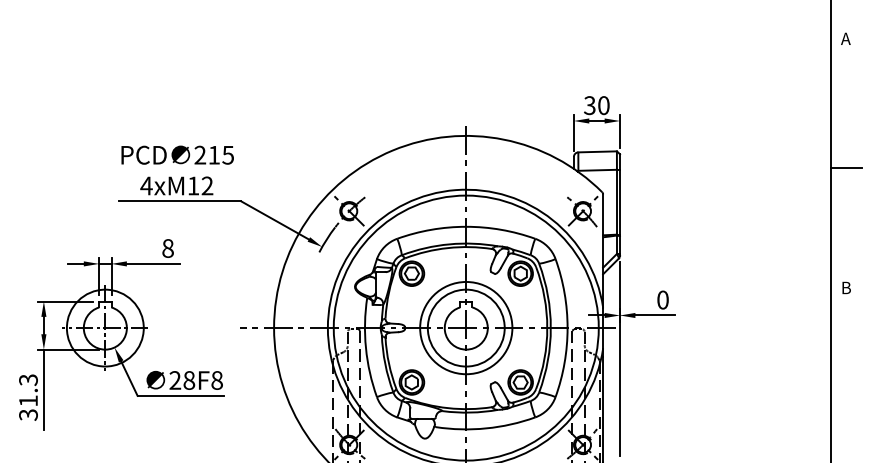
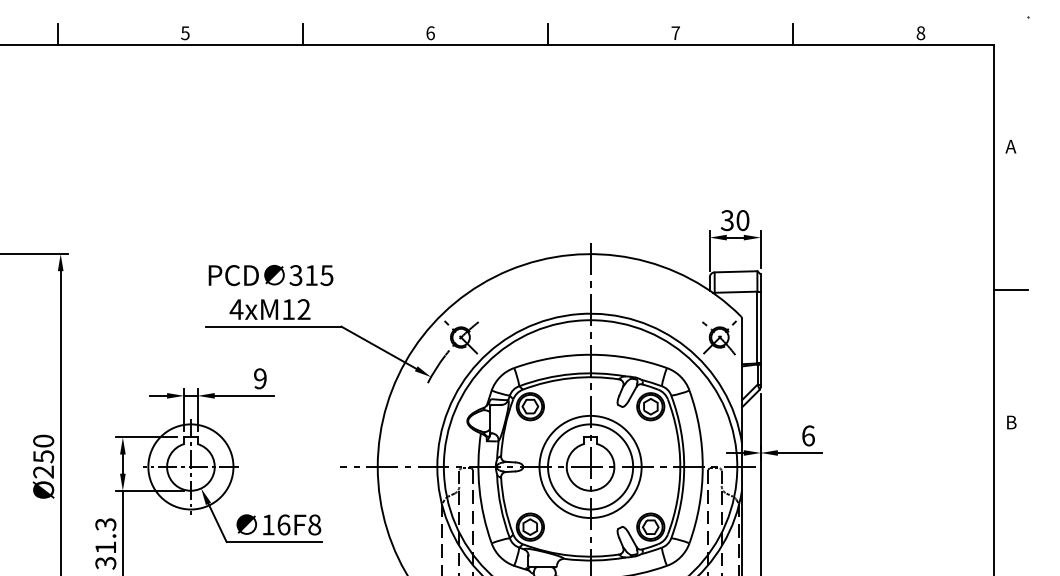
text: (199, 155) -> (295, 275), 215 -> 315
text: (168, 248) -> (260, 378), 8 -> 9
text: (663, 299) -> (808, 435), 0 -> 6
text: (182, 380) -> (276, 524), 28F8 -> 16F8

